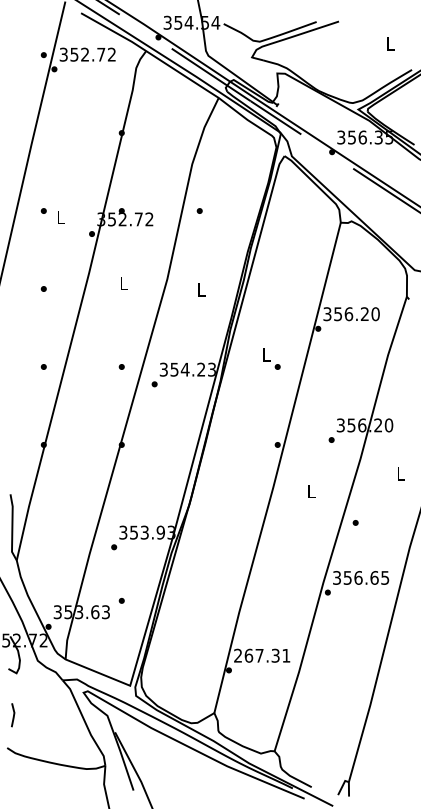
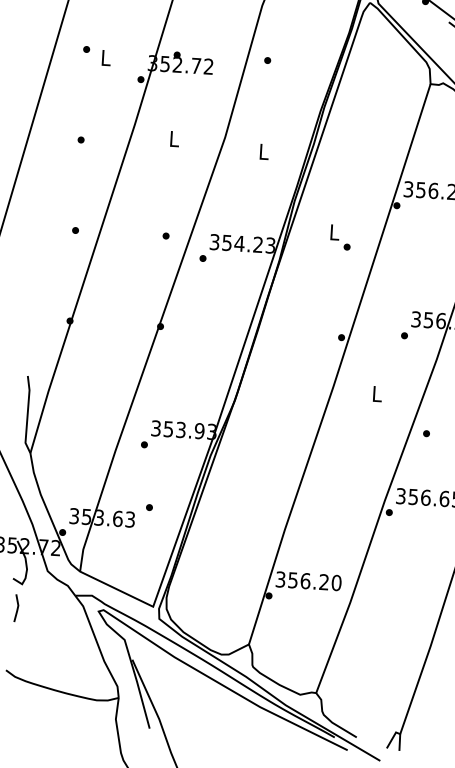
text: (262, 655) -> (308, 580), 267.31 -> 356.20
line: (13, 715) -> (17, 608), moved

